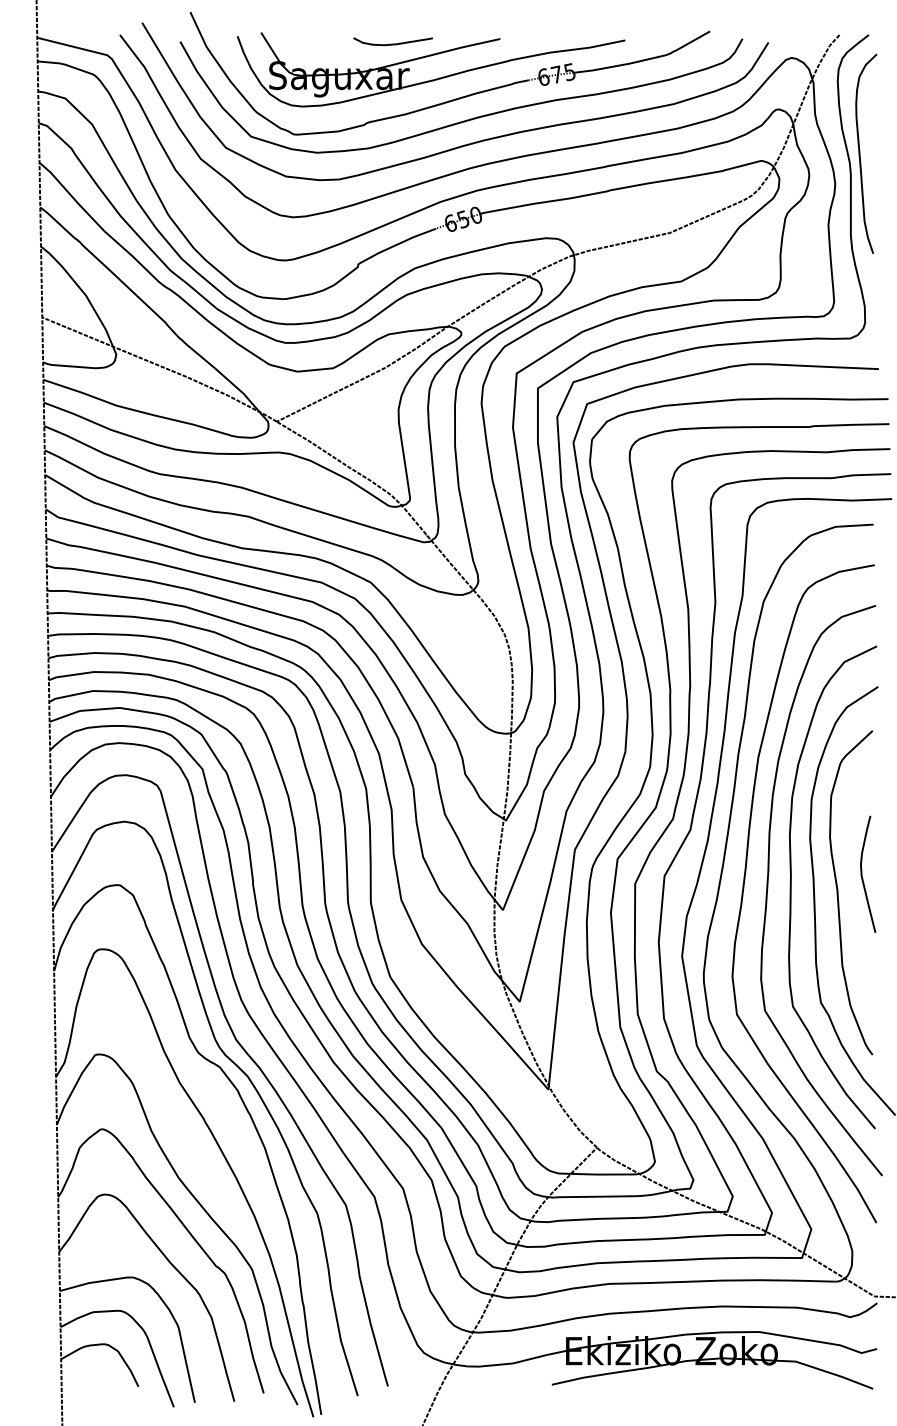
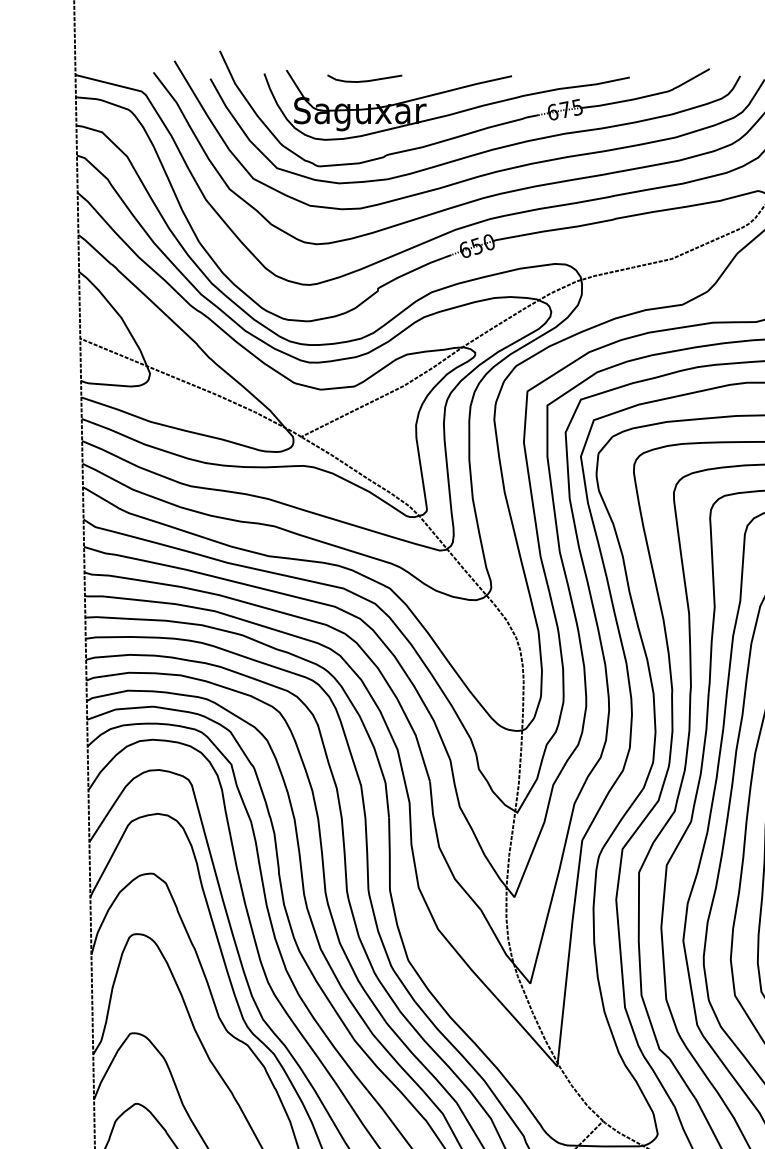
curve: (392, 43) -> (364, 80), moved

